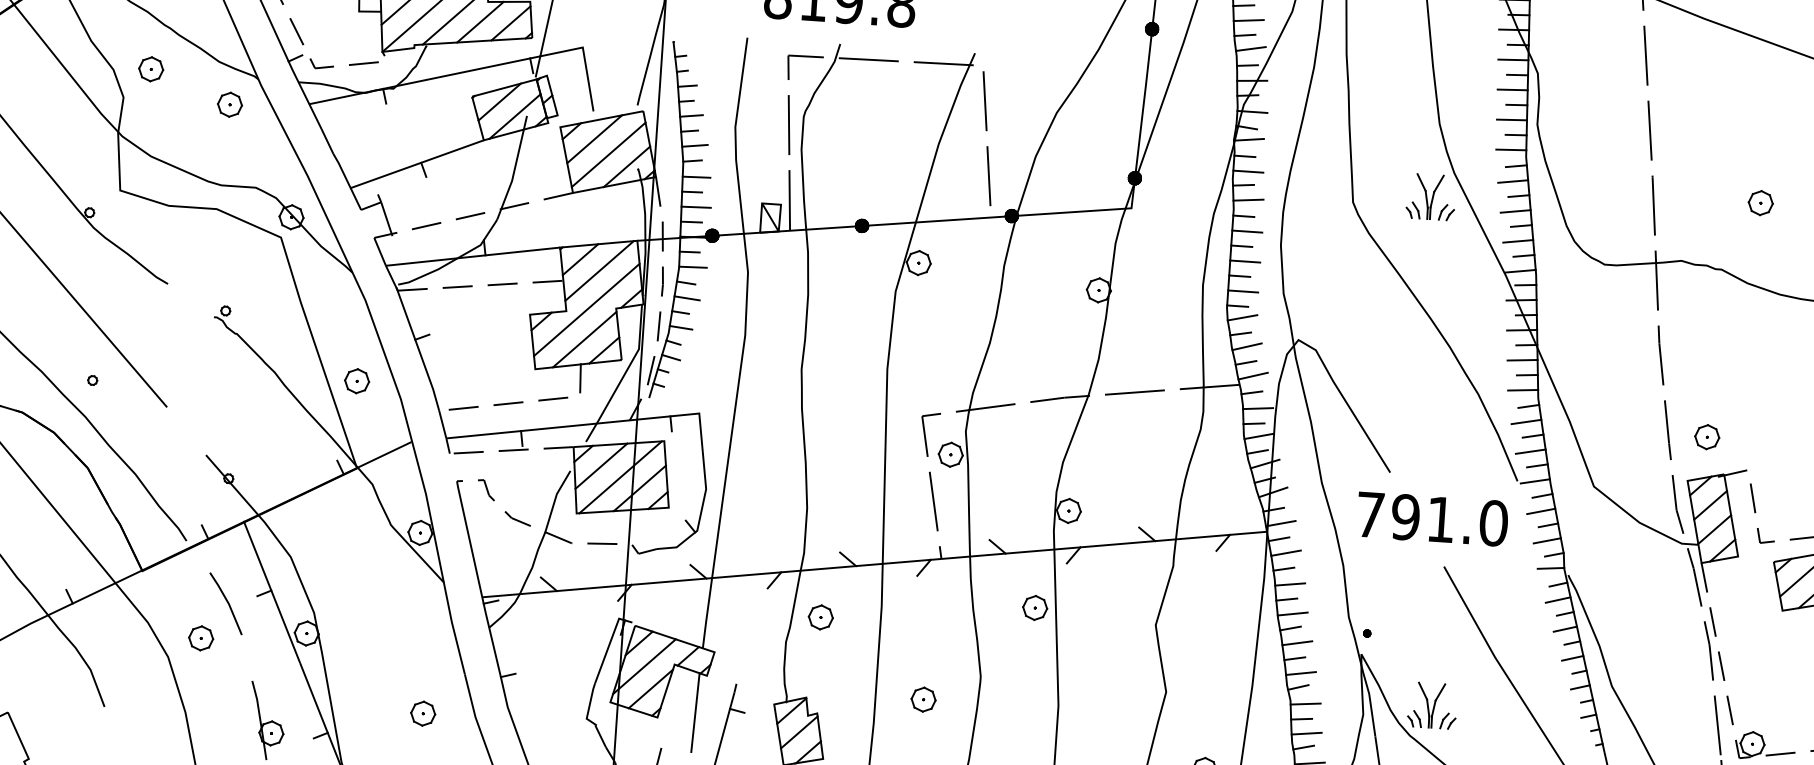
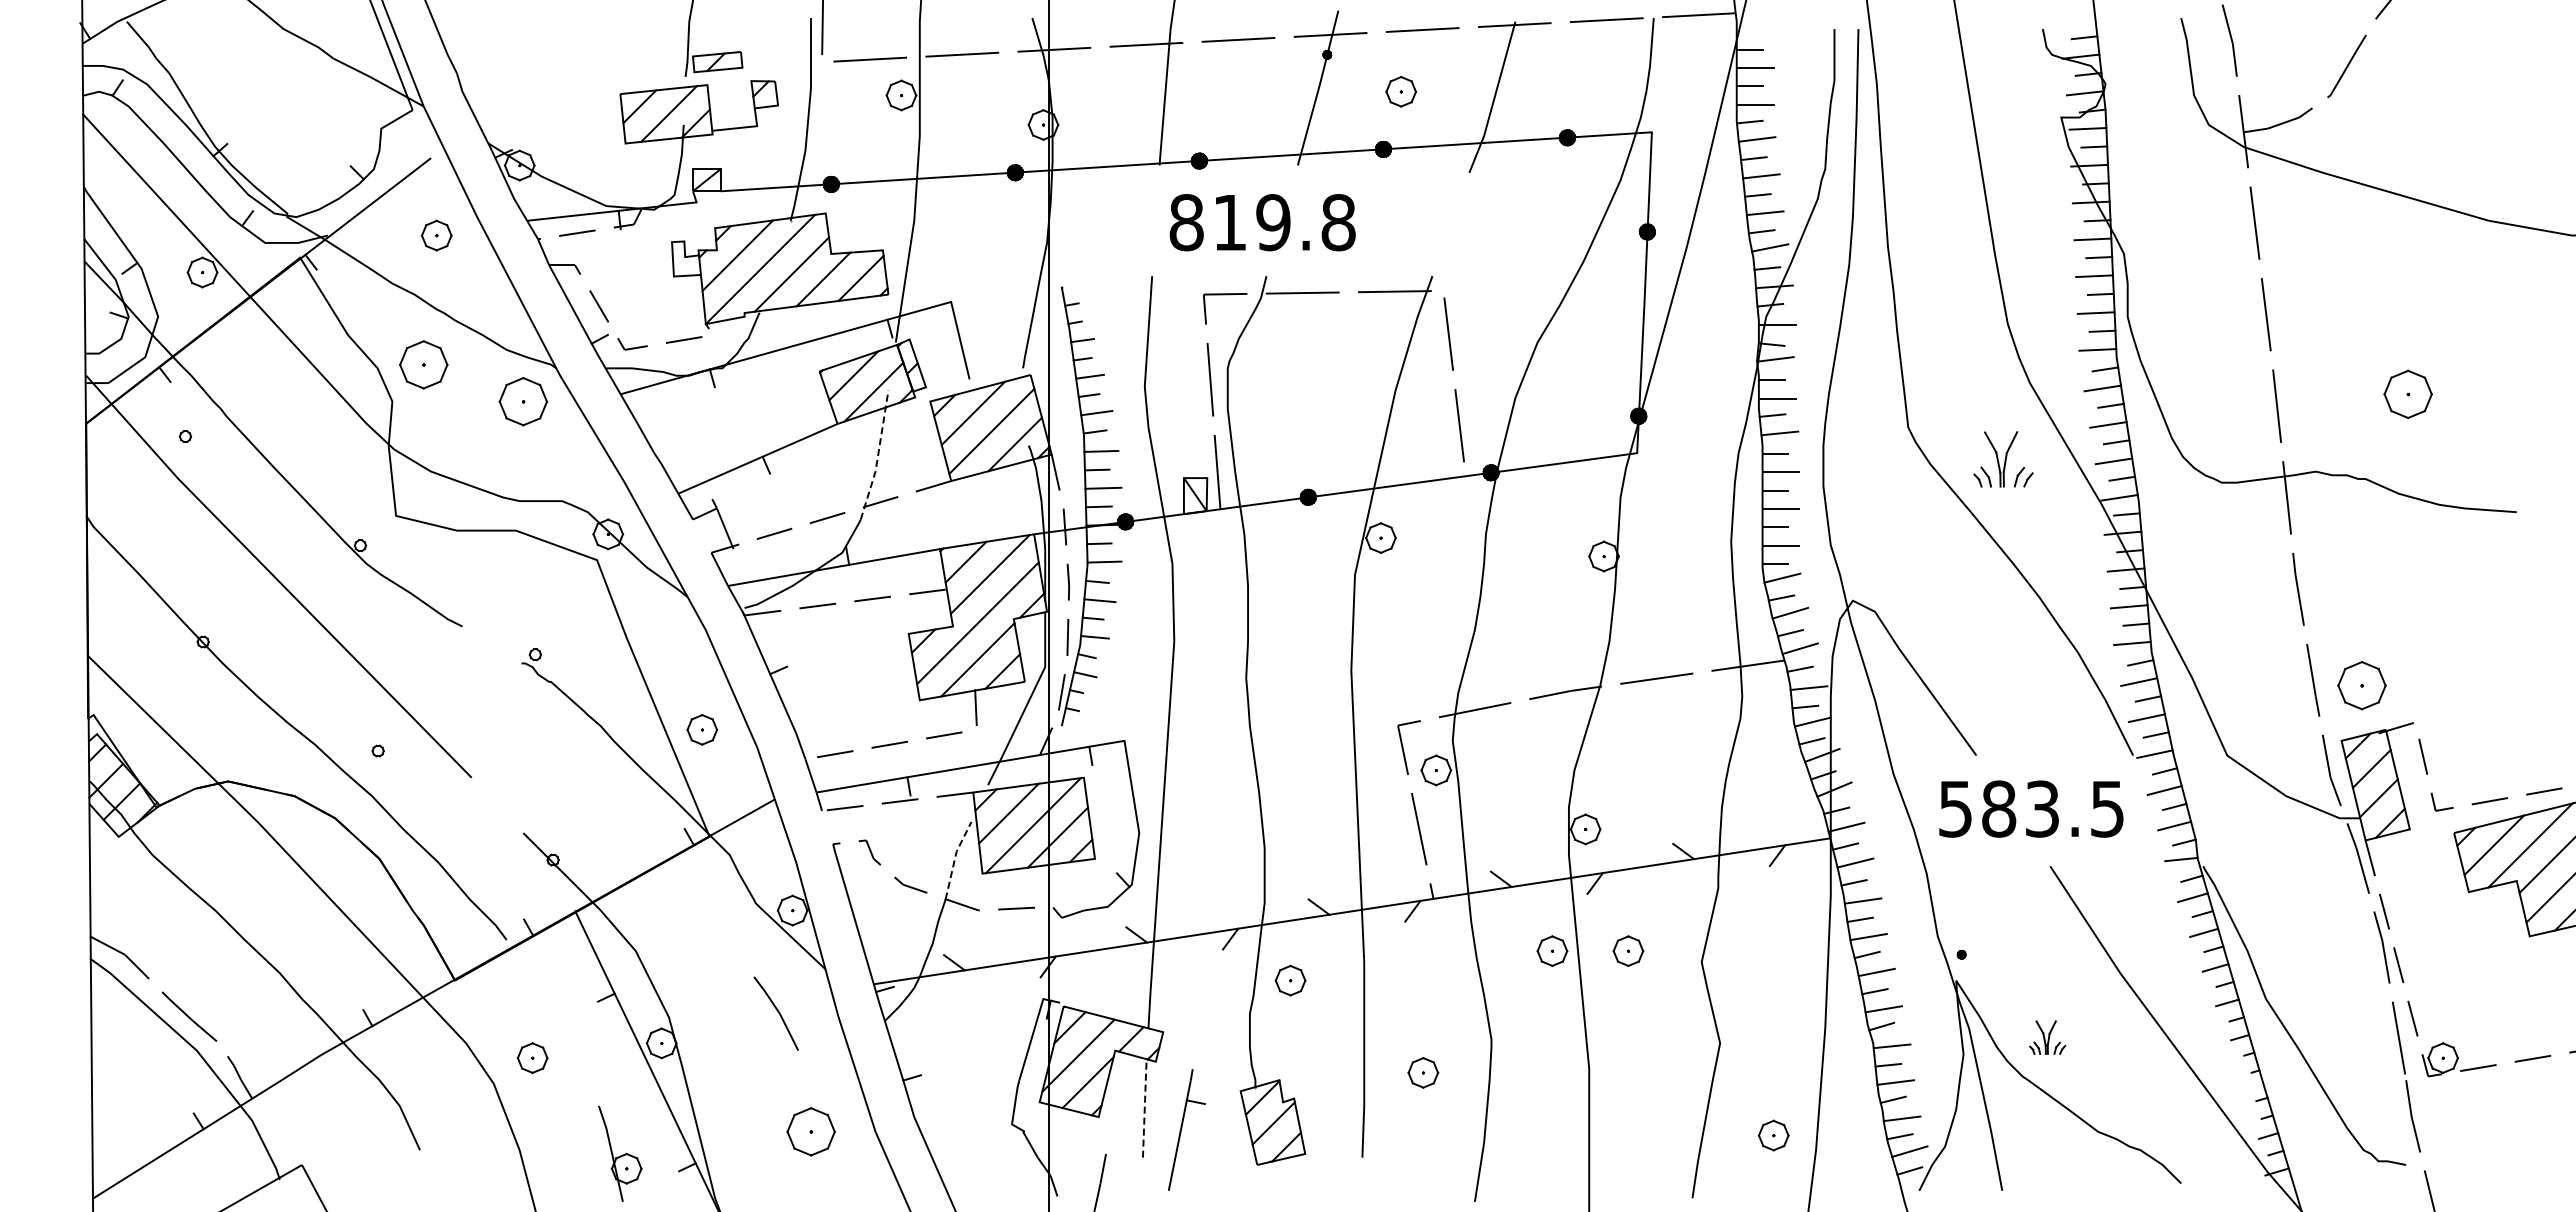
part: (150, 69) -> (423, 364), size x1.6
part: (230, 104) -> (523, 401), size x1.6
line: (515, 168) -> (878, 455), solid -> dashed
part: (1431, 197) -> (2003, 459), moved
part: (1760, 202) -> (2407, 393), size x1.6
part: (1706, 437) -> (2361, 685), size x1.6
line: (554, 500) -> (954, 859), solid -> dashed
text: (1432, 518) -> (2031, 808), 791.0 -> 583.5
line: (227, 602) -> (777, 1012), moved
part: (1096, 611) -> (1628, 950), added
part: (1432, 705) -> (2047, 1037), size x0.6
line: (695, 712) -> (1144, 1107), solid -> dashed
part: (422, 713) -> (810, 1131), size x1.6

